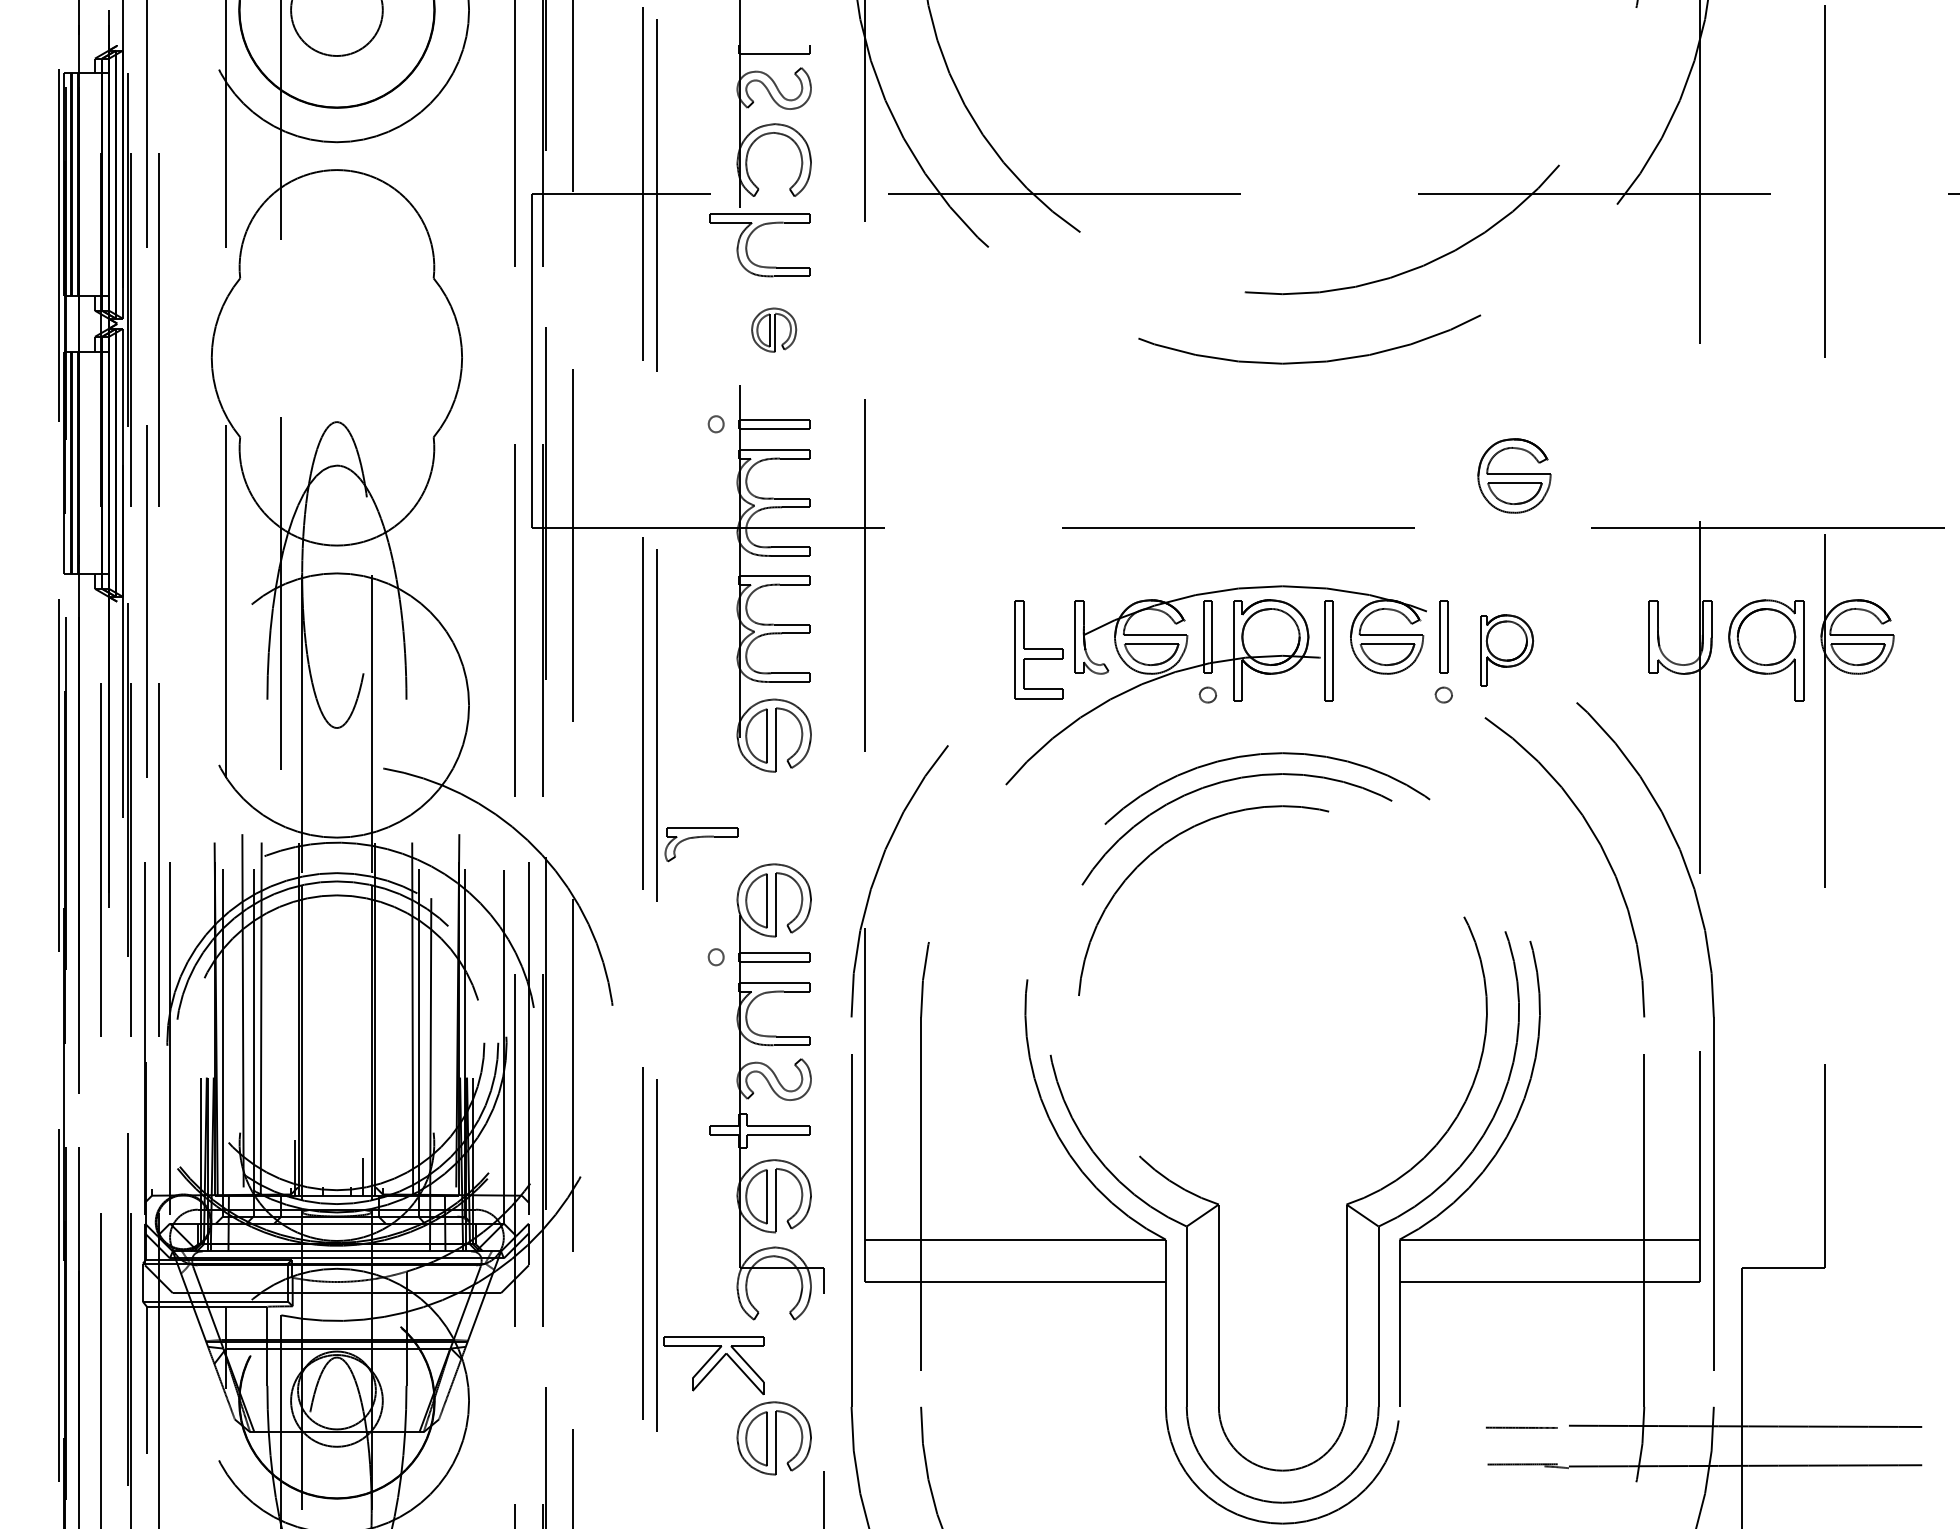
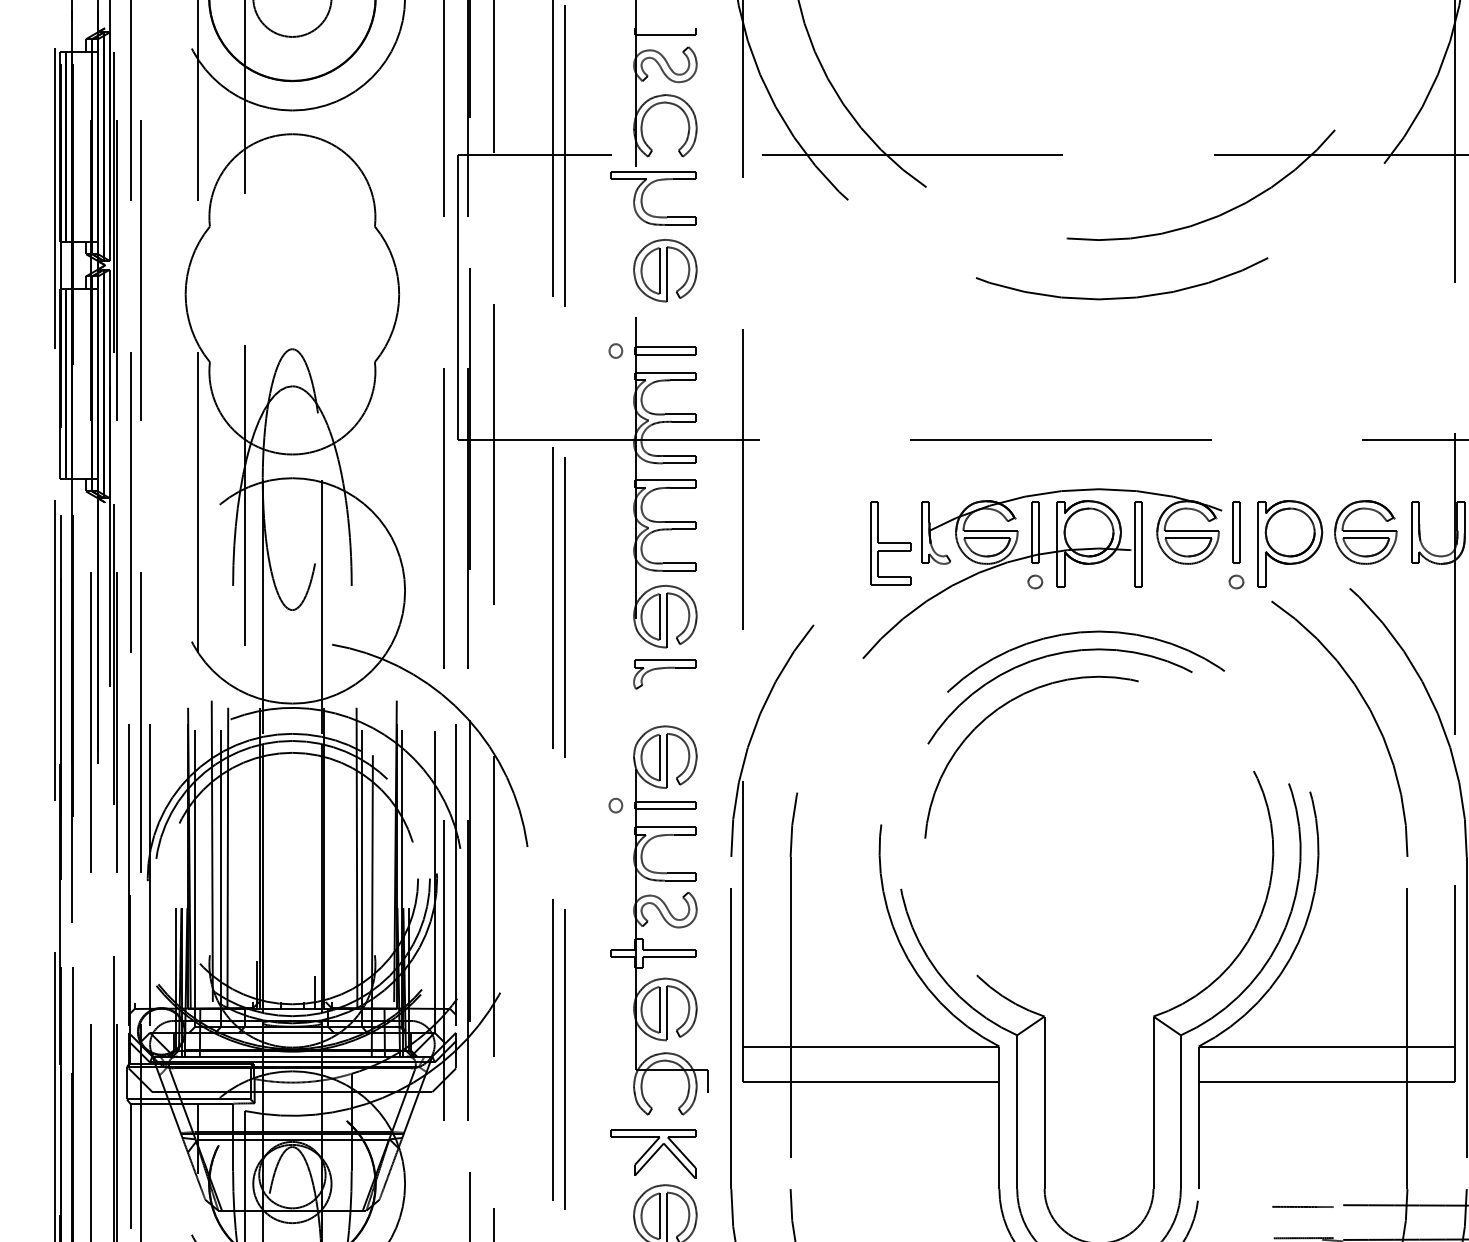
part: (773, 330) -> (664, 271), size x1.67
part: (1514, 475) -> (1365, 532), moved
part: (1506, 650) -> (1289, 544), size x1.43
part: (701, 837) -> (664, 668), moved
part: (713, 1365) -> (652, 1153), moved

